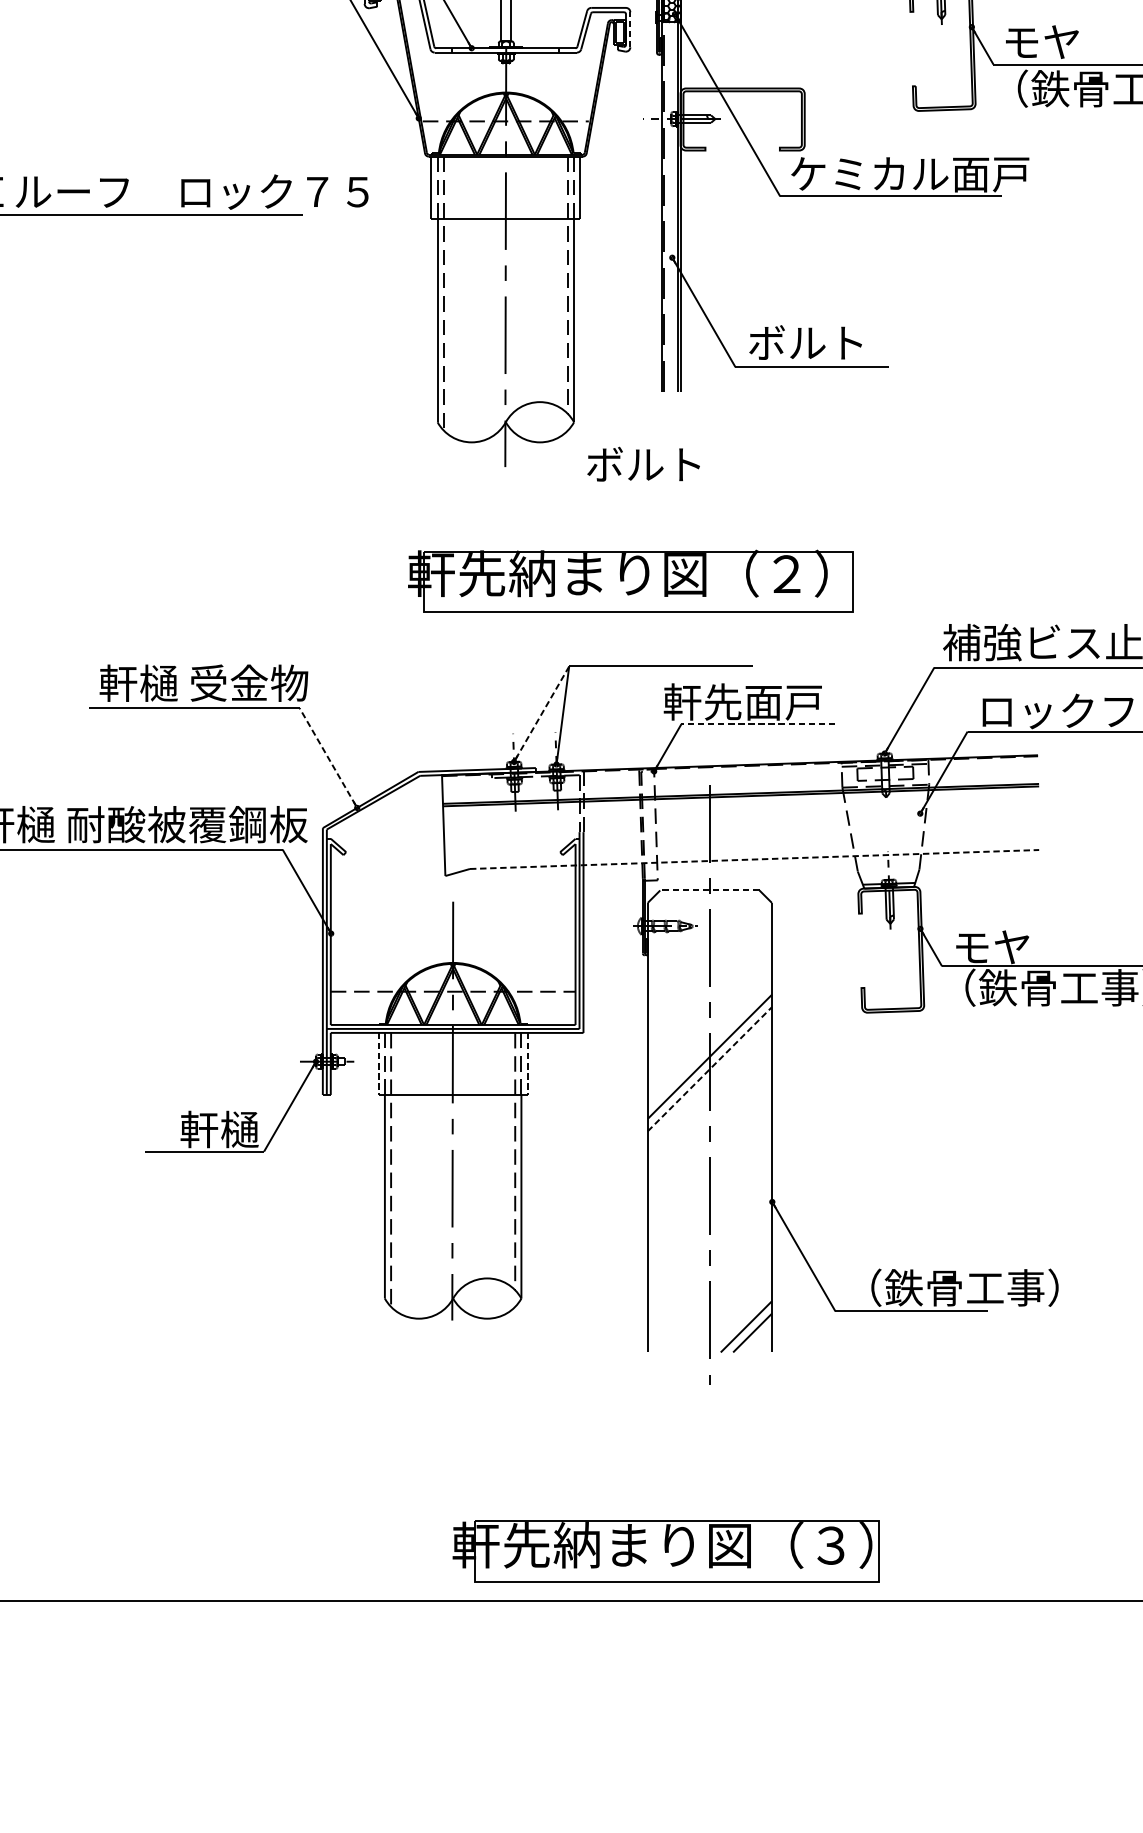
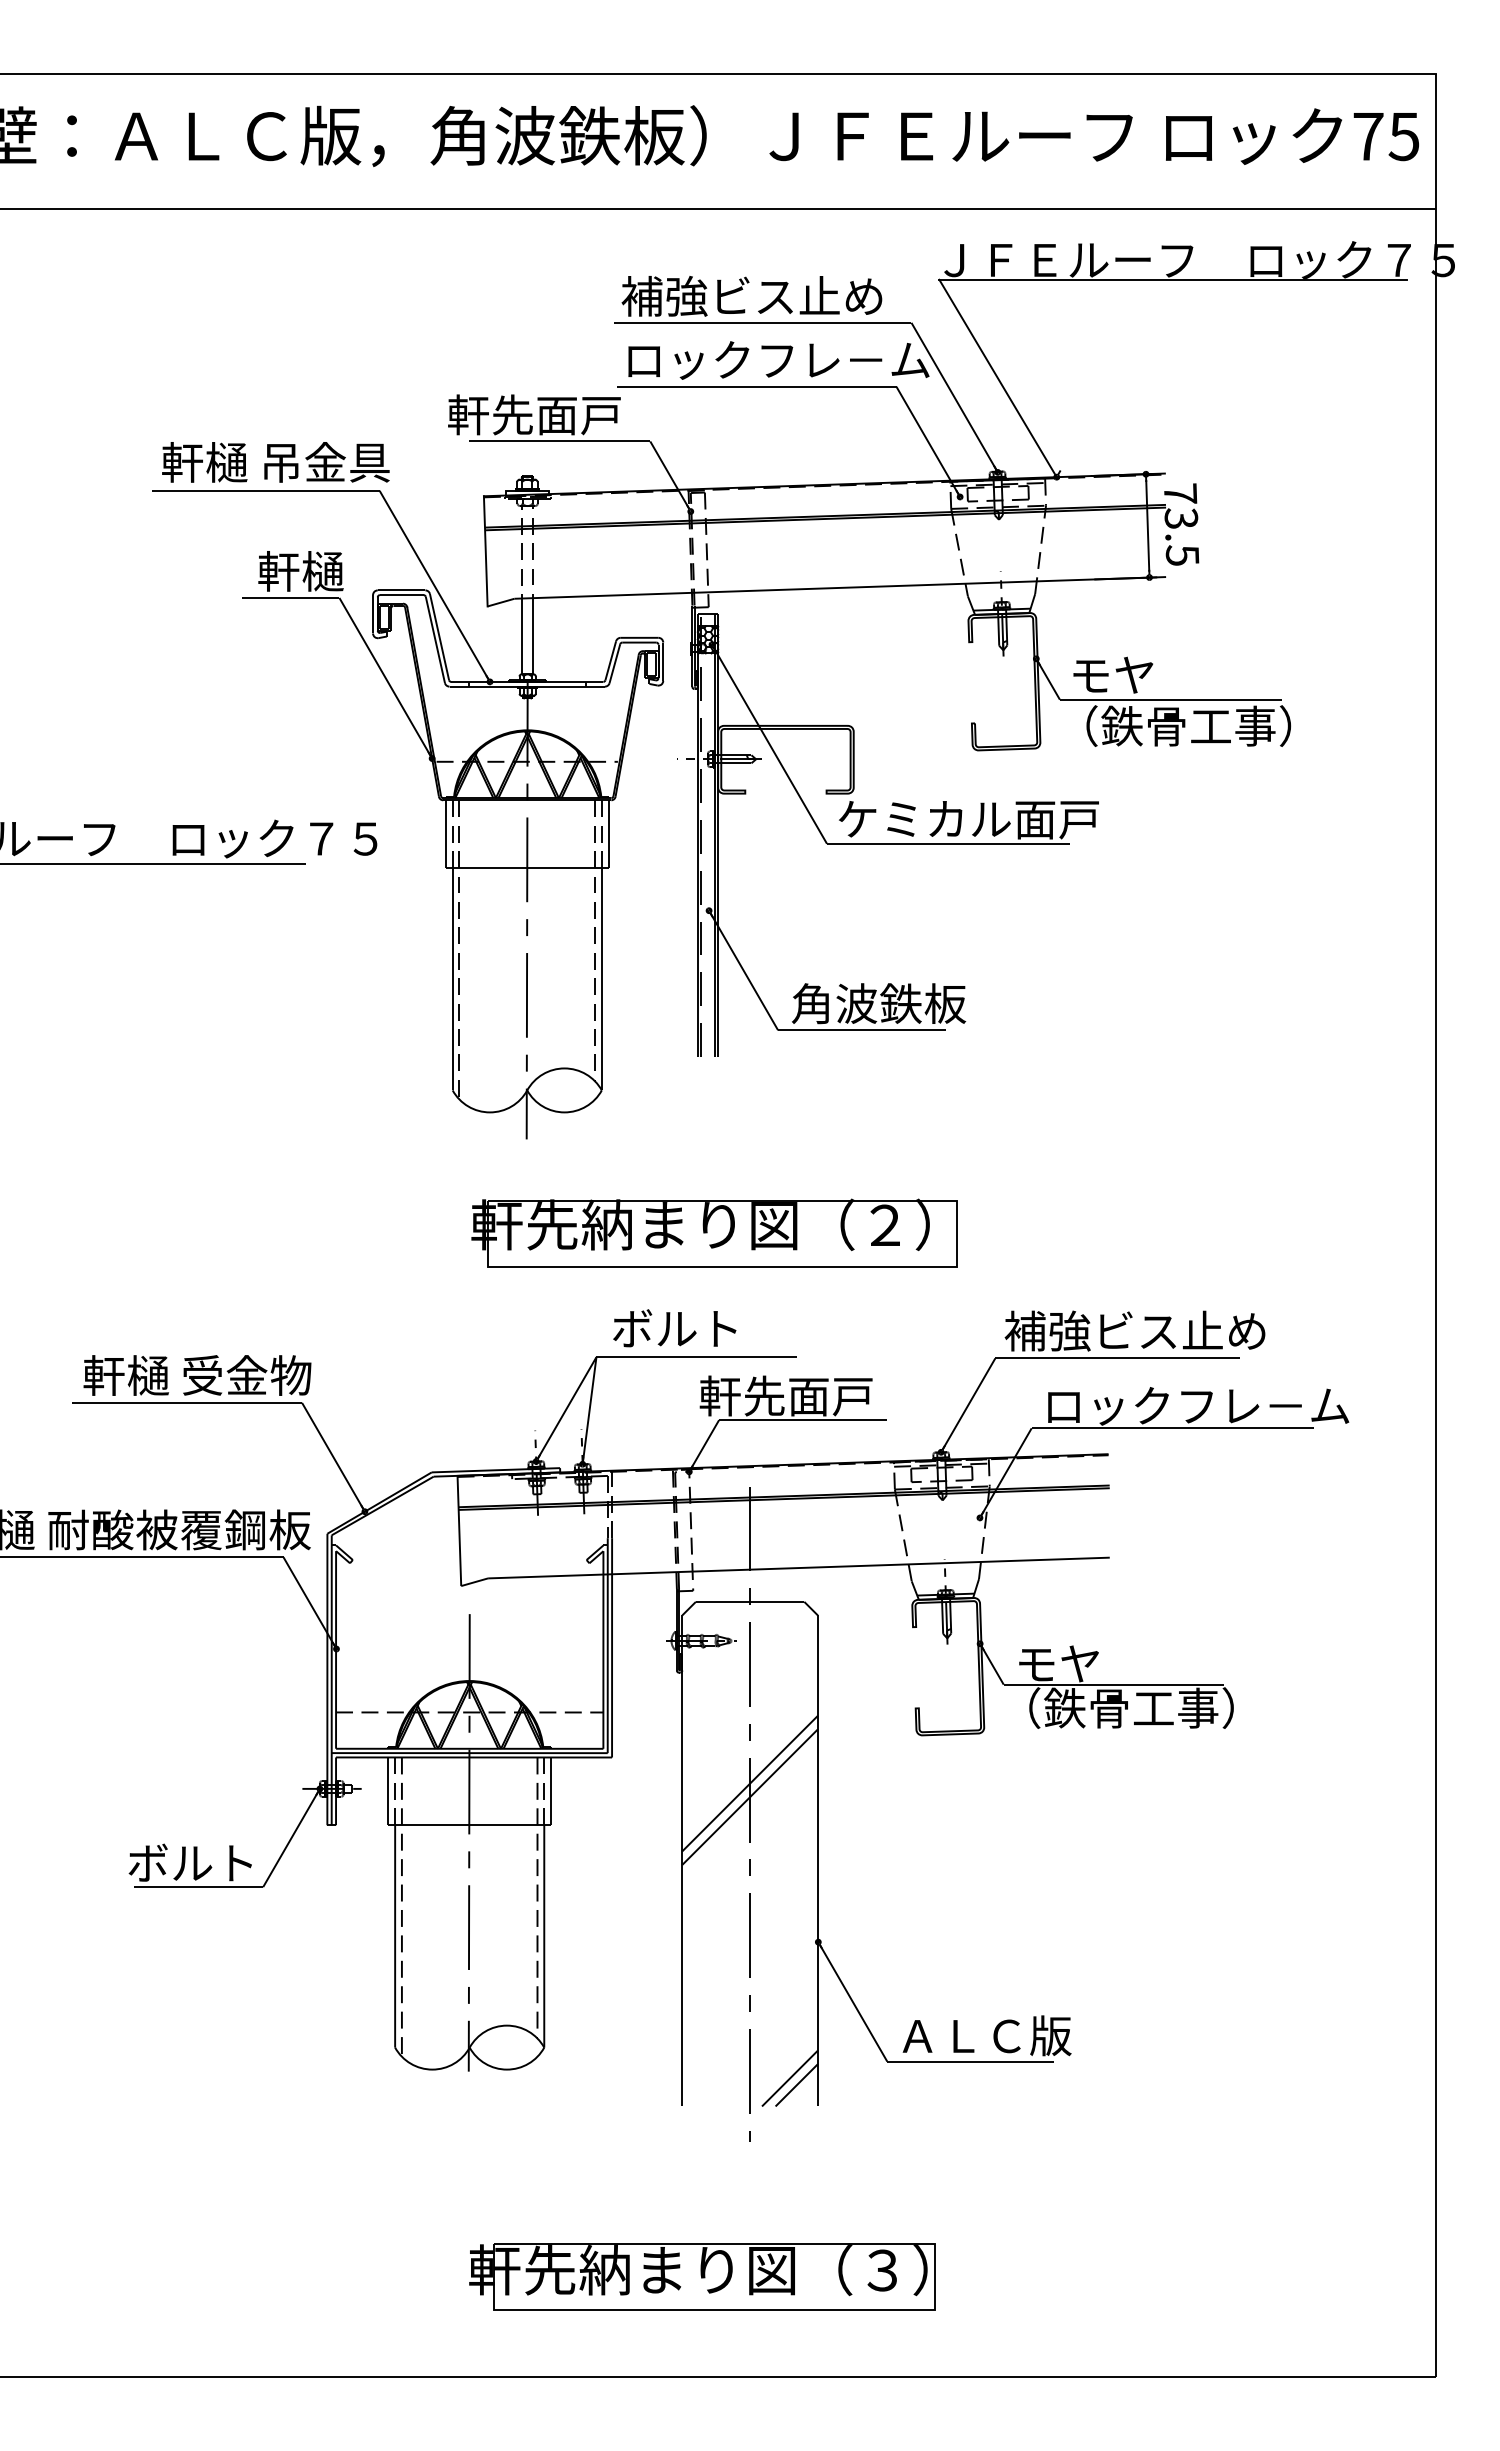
line: (630, 29) -> (663, 661), dashed -> solid
text: (828, 342) -> (879, 1003), ボルト -> 角波鉄板
text: (643, 464) -> (674, 1328), moved
part: (630, 580) -> (714, 1232), moved
line: (542, 712) -> (567, 1407), dashed -> solid
line: (758, 724) -> (803, 1420), dashed -> solid
line: (327, 756) -> (332, 1455), dashed -> solid
line: (755, 859) -> (799, 1568), dashed -> solid
line: (709, 890) -> (749, 1601), dashed -> solid
line: (378, 1064) -> (388, 1791), dashed -> solid
line: (528, 1064) -> (551, 1791), dashed -> solid
line: (710, 1069) -> (750, 1797), dashed -> solid
text: (199, 1129) -> (192, 1862), 軒樋 -> ボルト
text: (953, 1287) -> (1016, 2035), （鉄骨工事） -> ＡＬＣ版
part: (666, 1551) -> (702, 2276), moved

